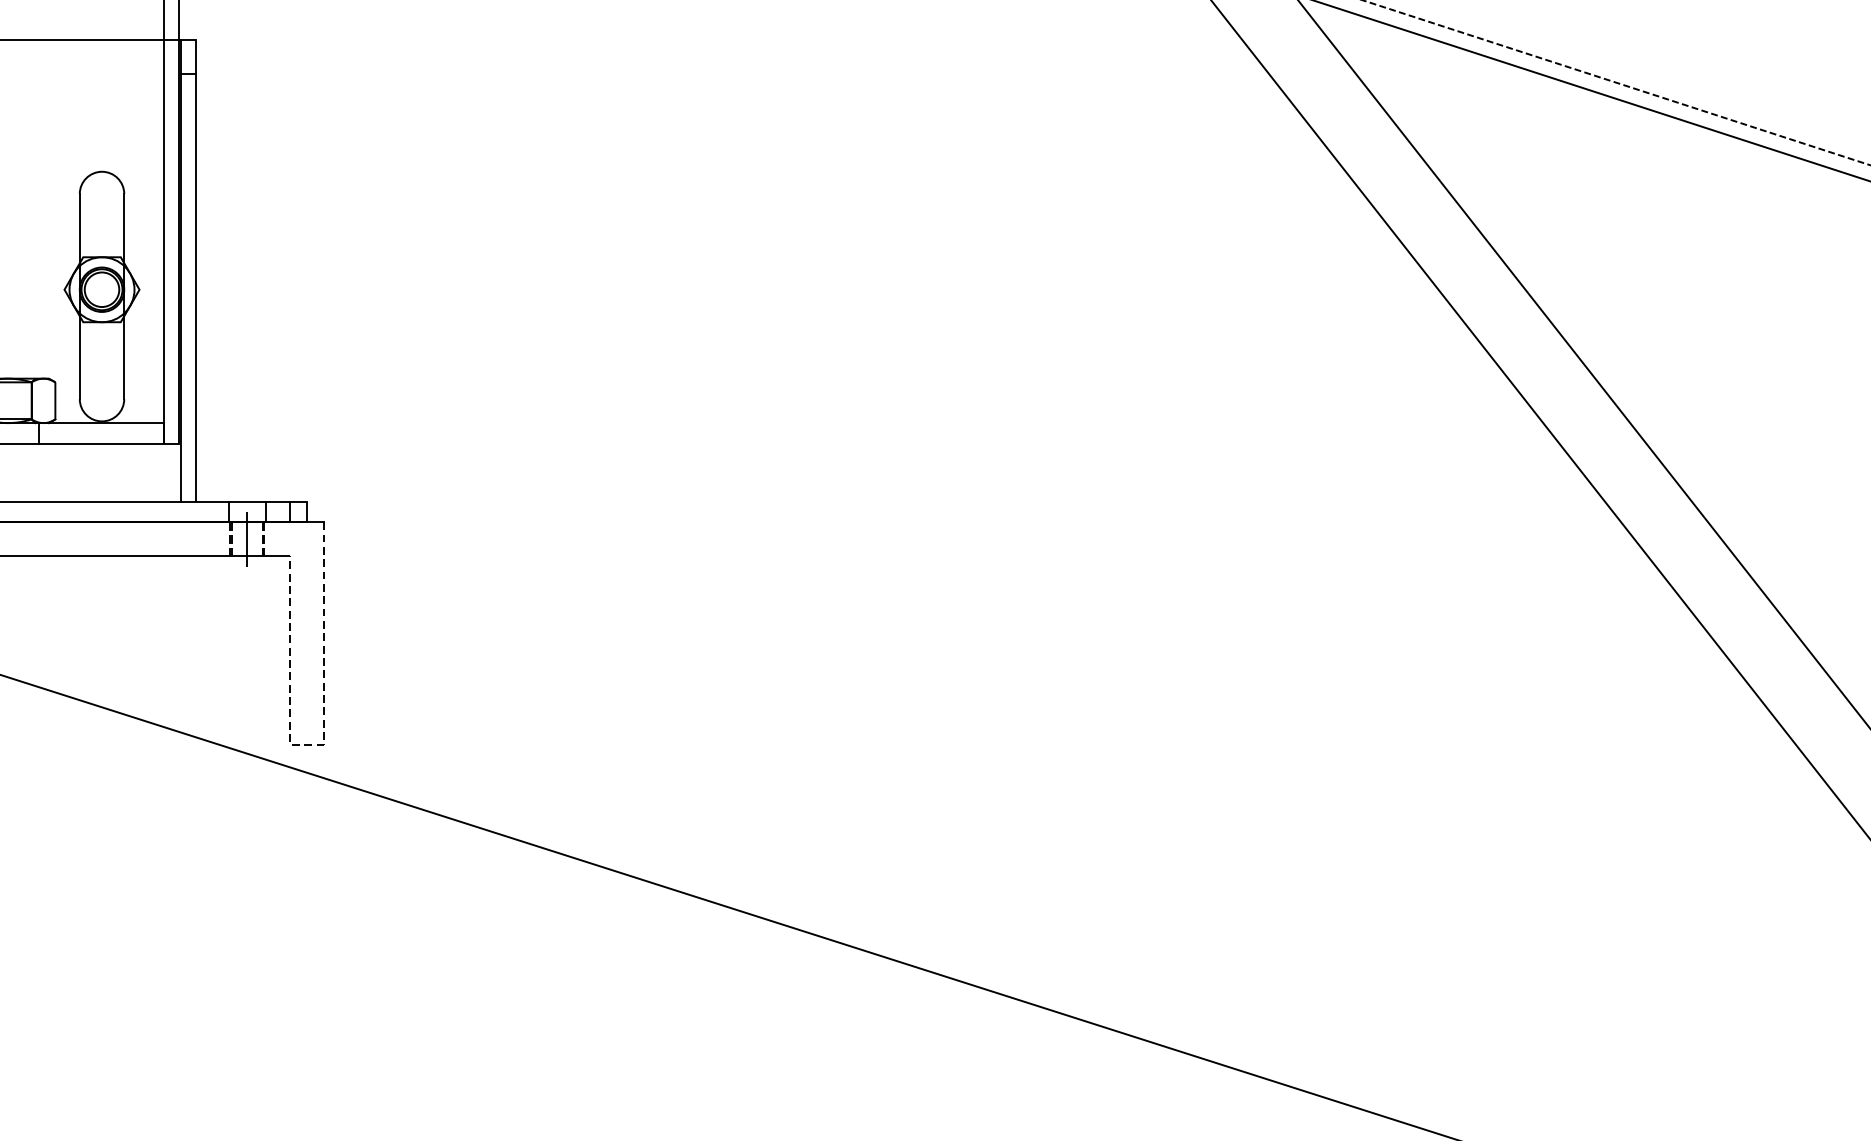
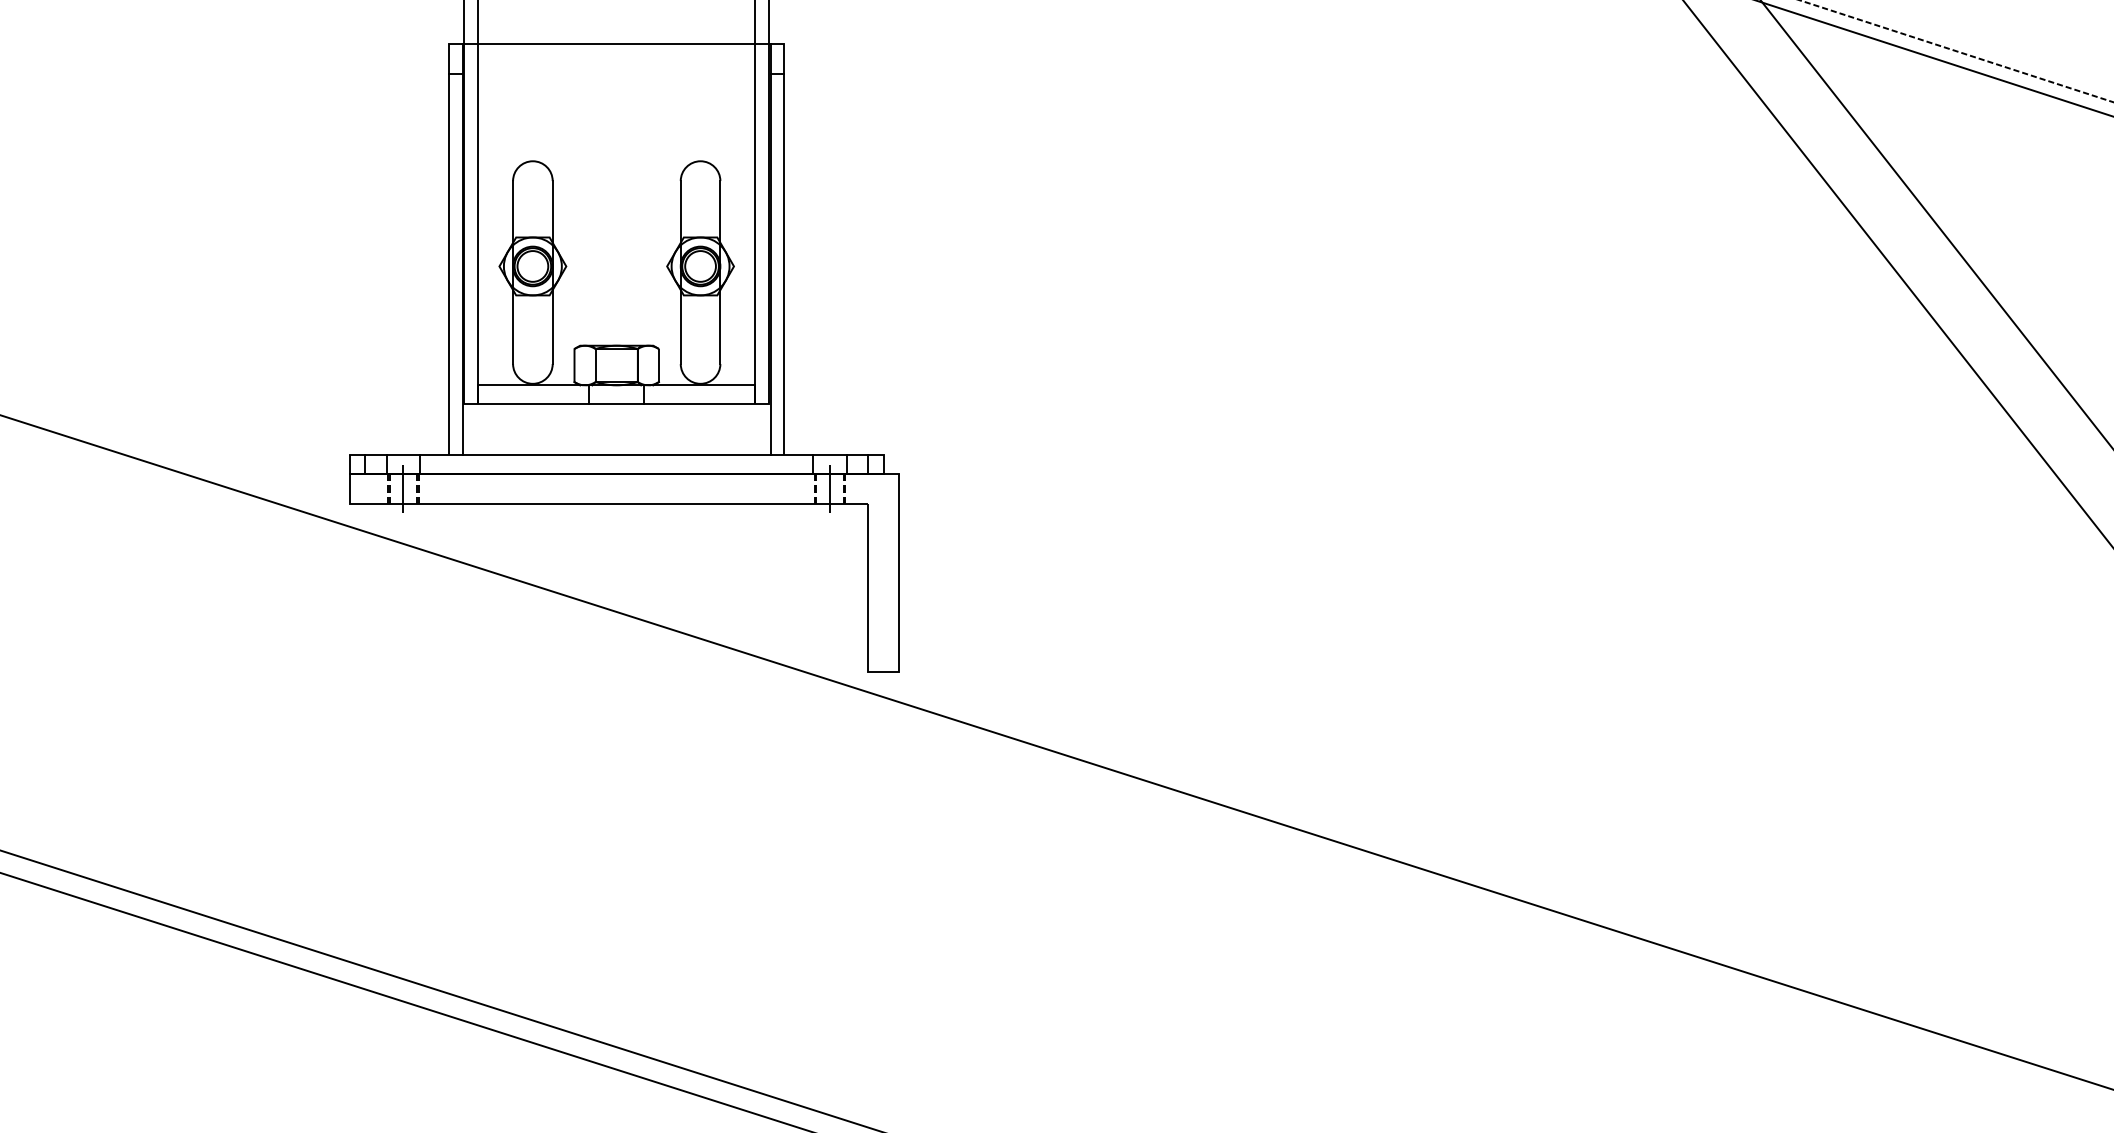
line: (324, 744) -> (898, 671), dashed -> solid

